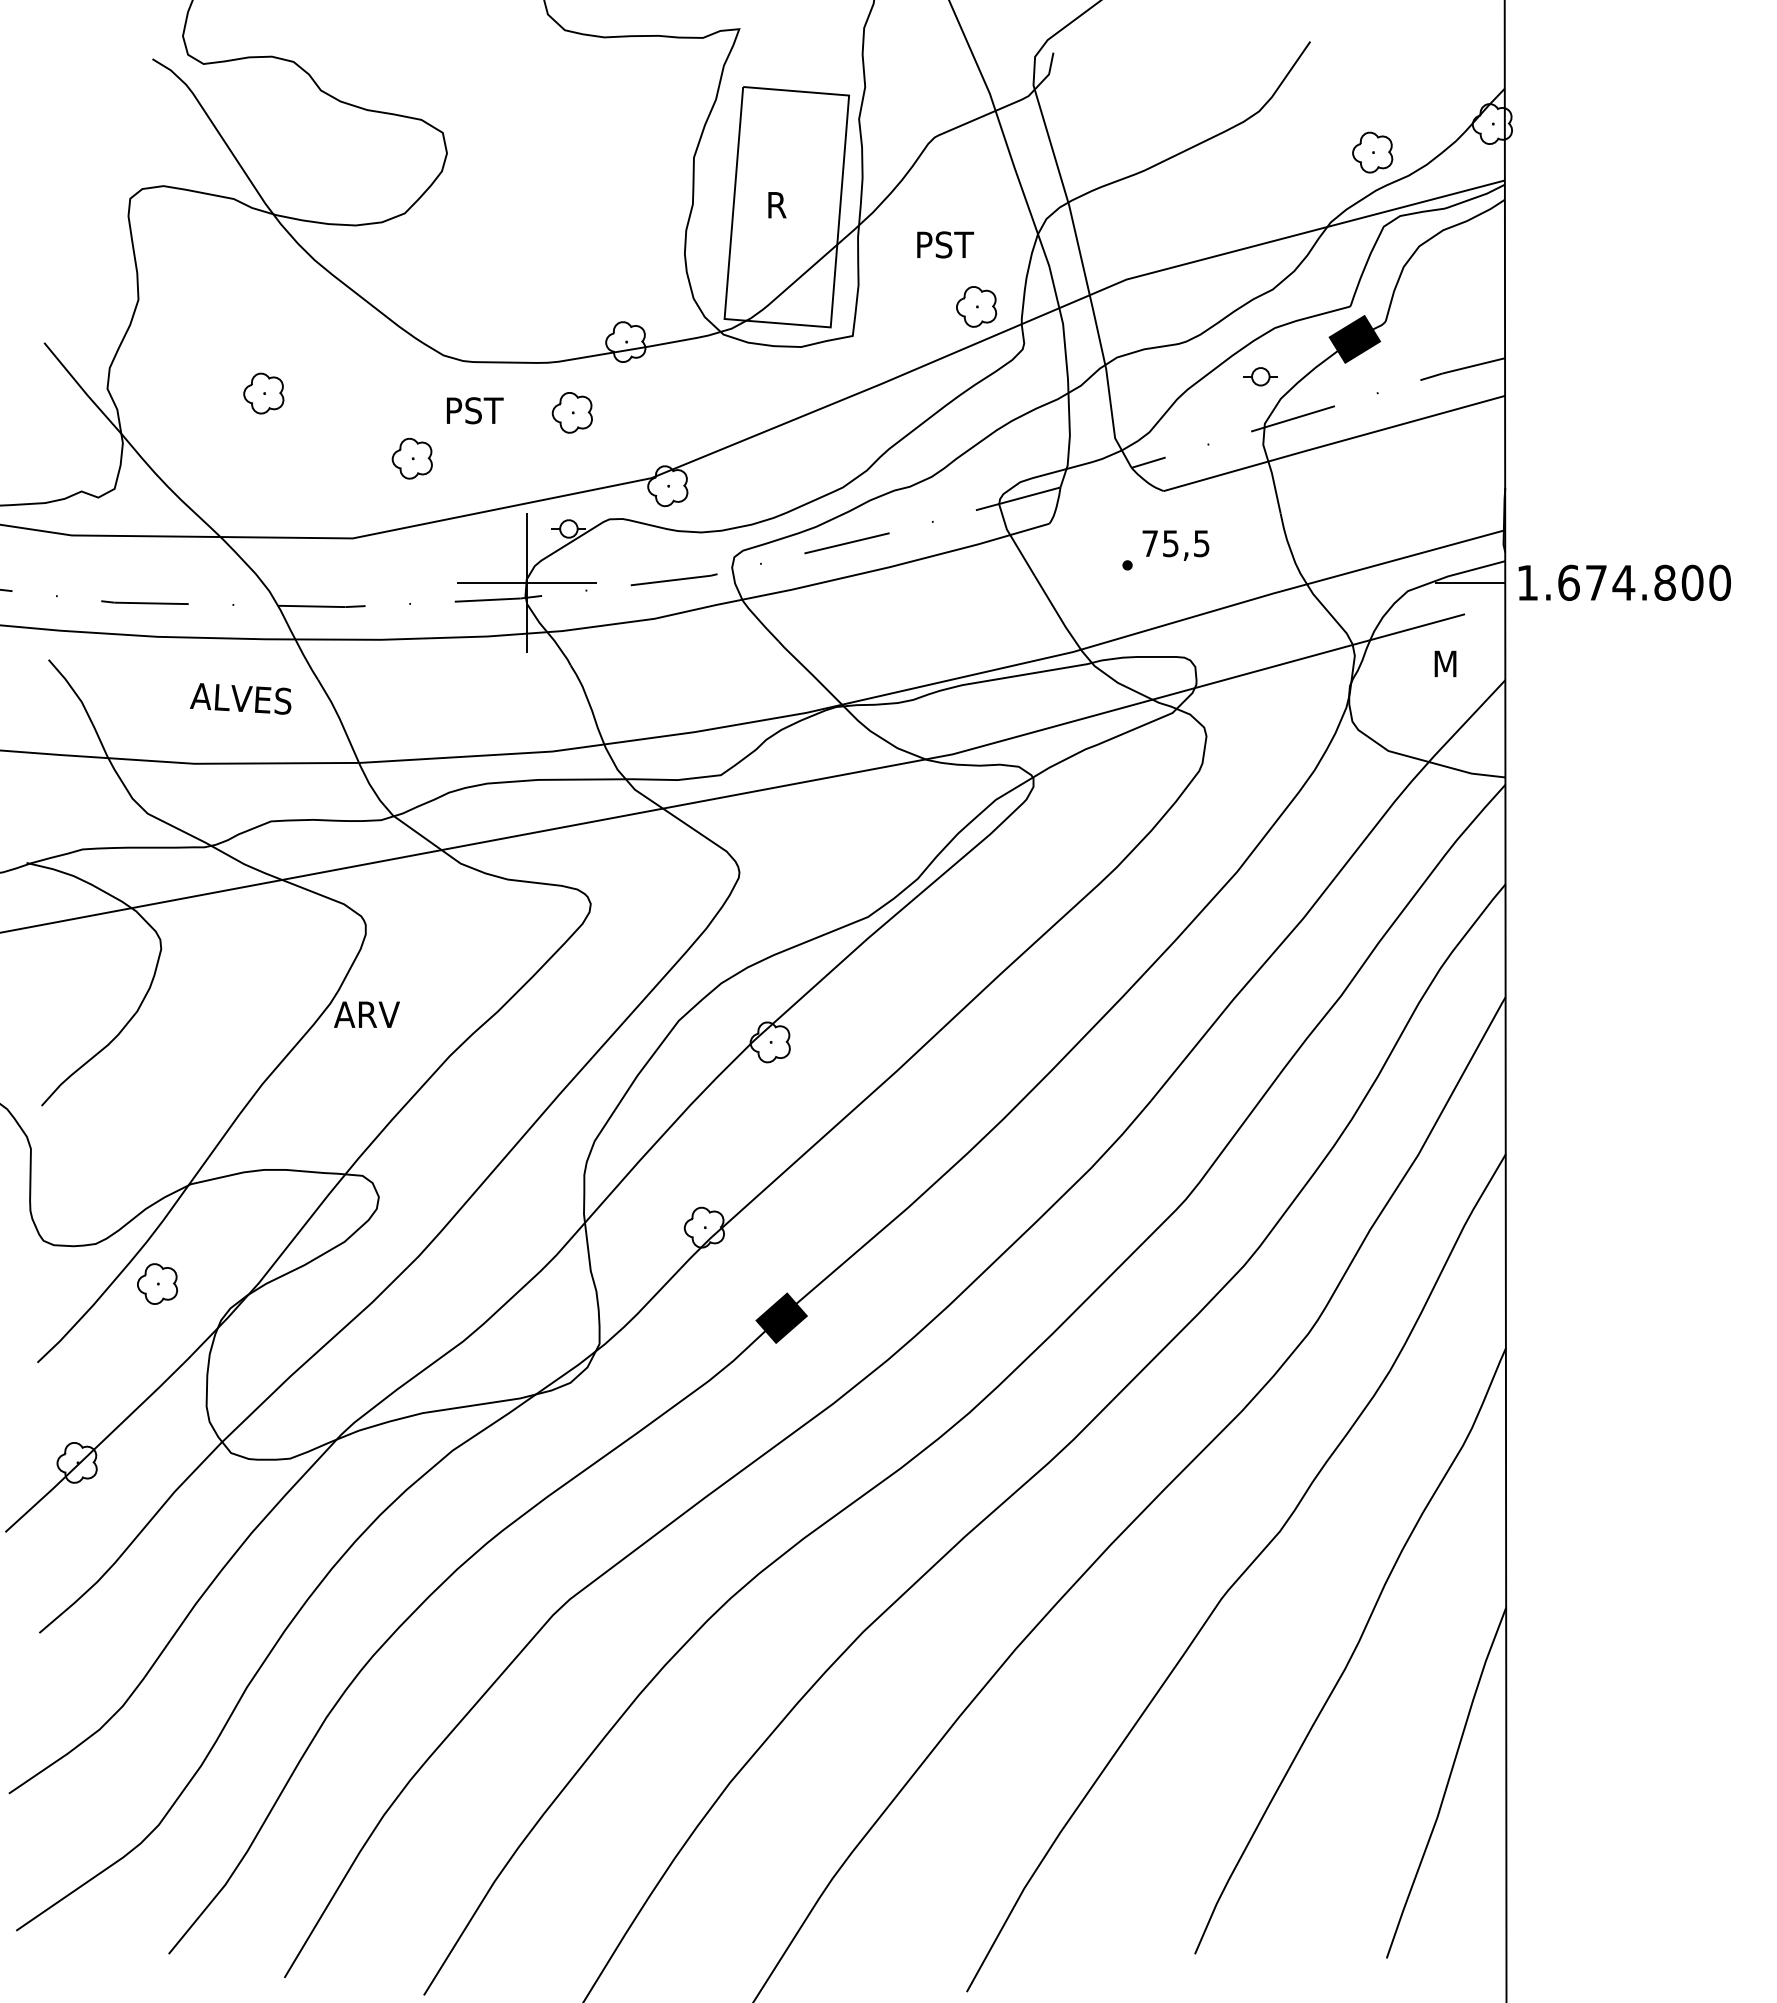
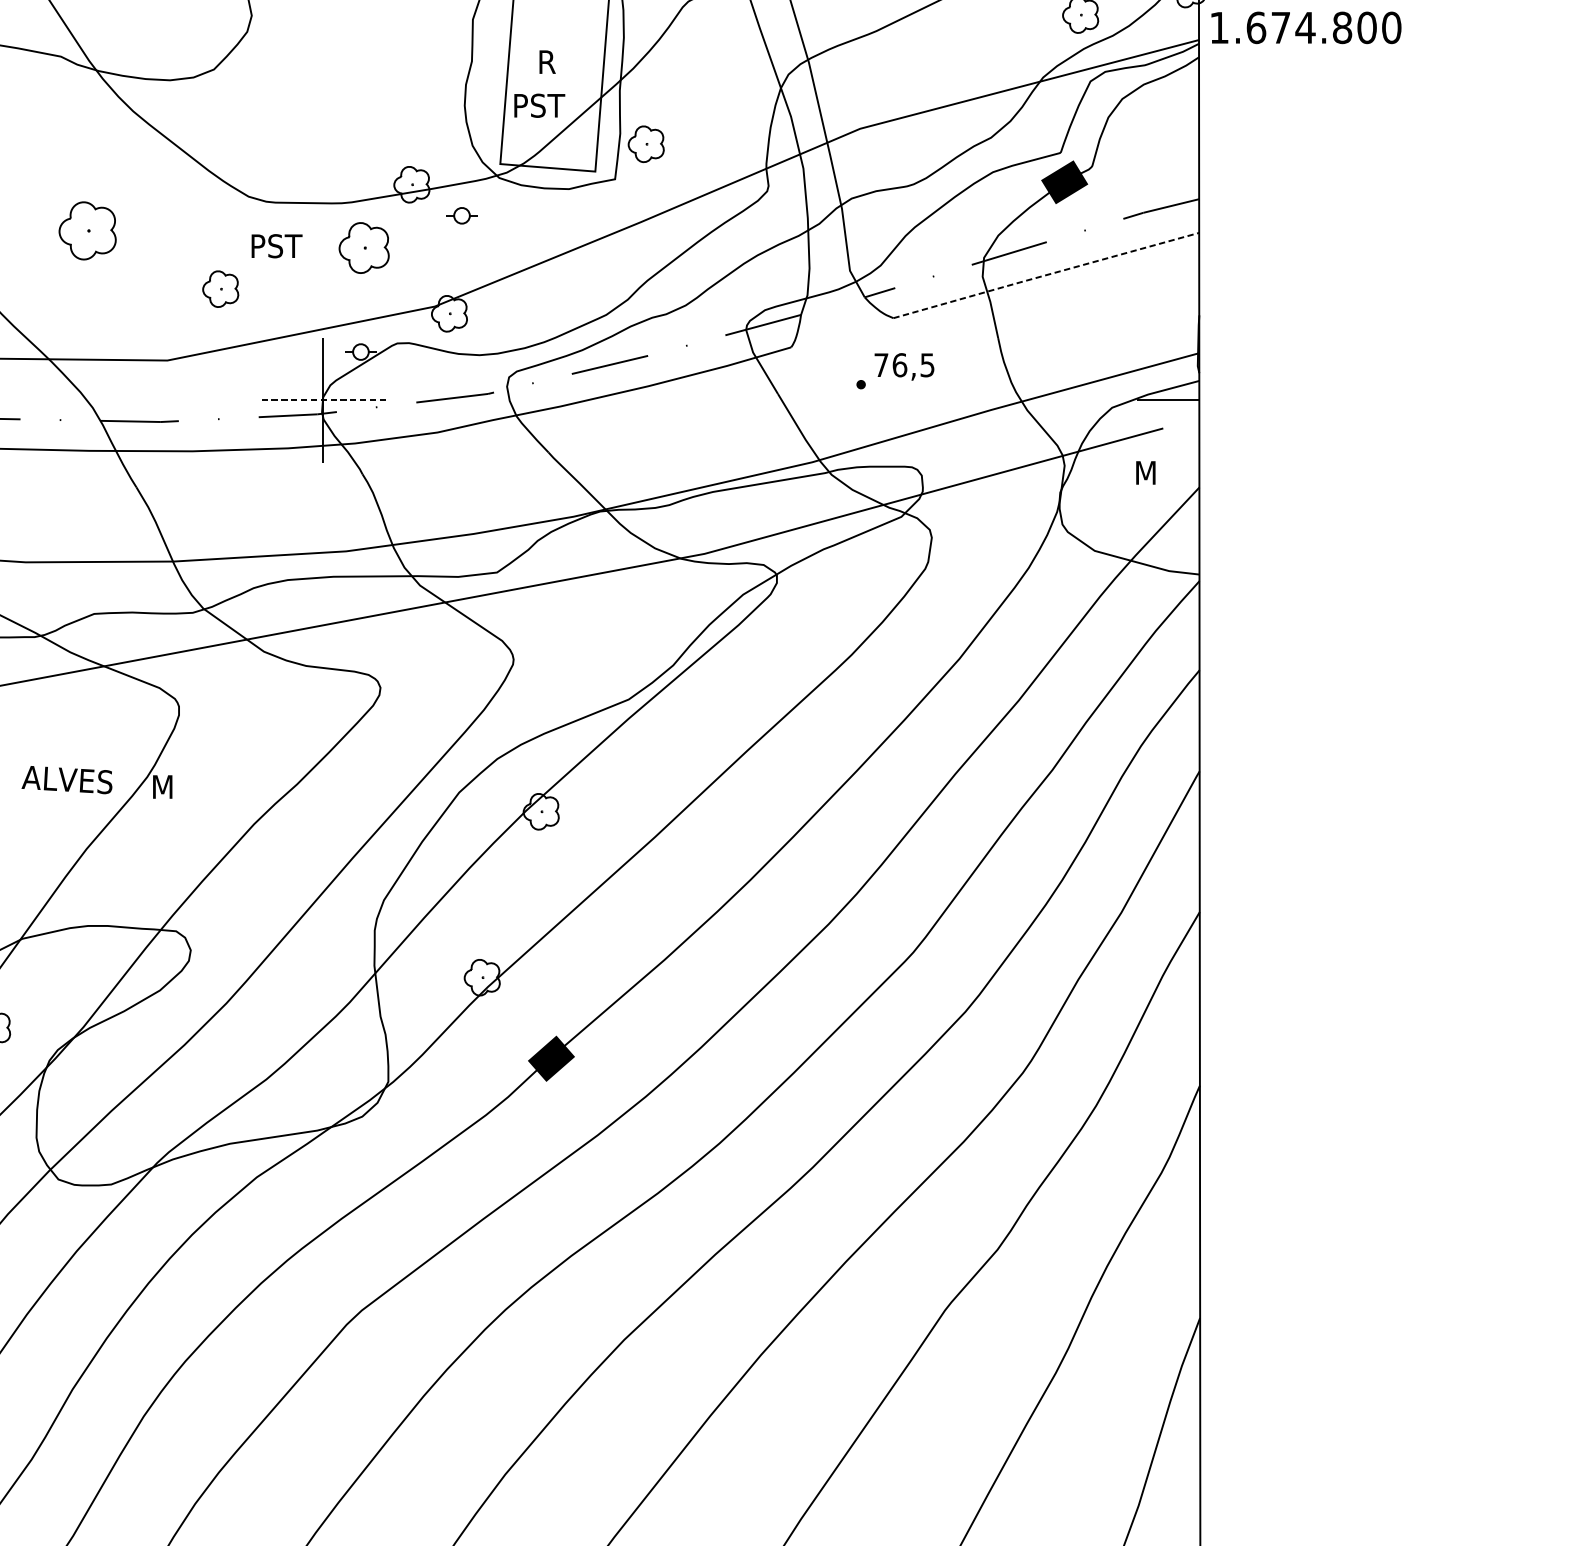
text: (945, 244) -> (539, 105), moved
part: (976, 306) -> (646, 143), moved
part: (1260, 376) -> (461, 215), moved
part: (263, 393) -> (87, 230), size x1.6
part: (571, 412) -> (363, 247), size x1.4
line: (1333, 443) -> (1045, 275), solid -> dashed
text: (1171, 543) -> (900, 365), 75,5 -> 76,5
line: (526, 582) -> (322, 400), solid -> dashed
text: (1624, 582) -> (1306, 27), moved
text: (240, 698) -> (66, 779), moved
text: (366, 1014) -> (179, 786), ARV -> M

